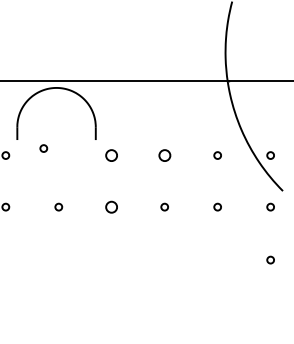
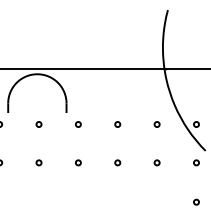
circle: (43, 148) -> (38, 124), moved
circle: (111, 155) -> (78, 124), size x0.62
circle: (164, 155) -> (117, 124), size x0.62
circle: (111, 206) -> (78, 162), size x0.62

